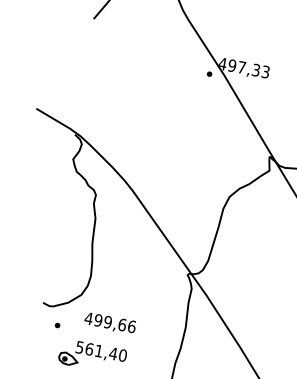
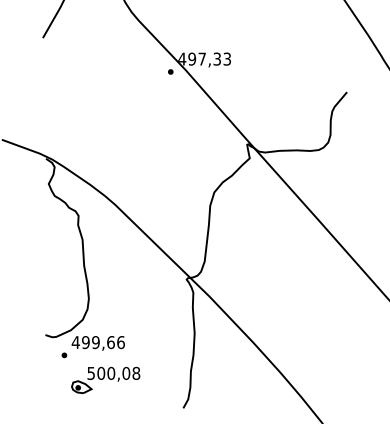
text: (109, 323) -> (97, 343), moved
text: (106, 351) -> (118, 372), 561,40 -> 500,08

